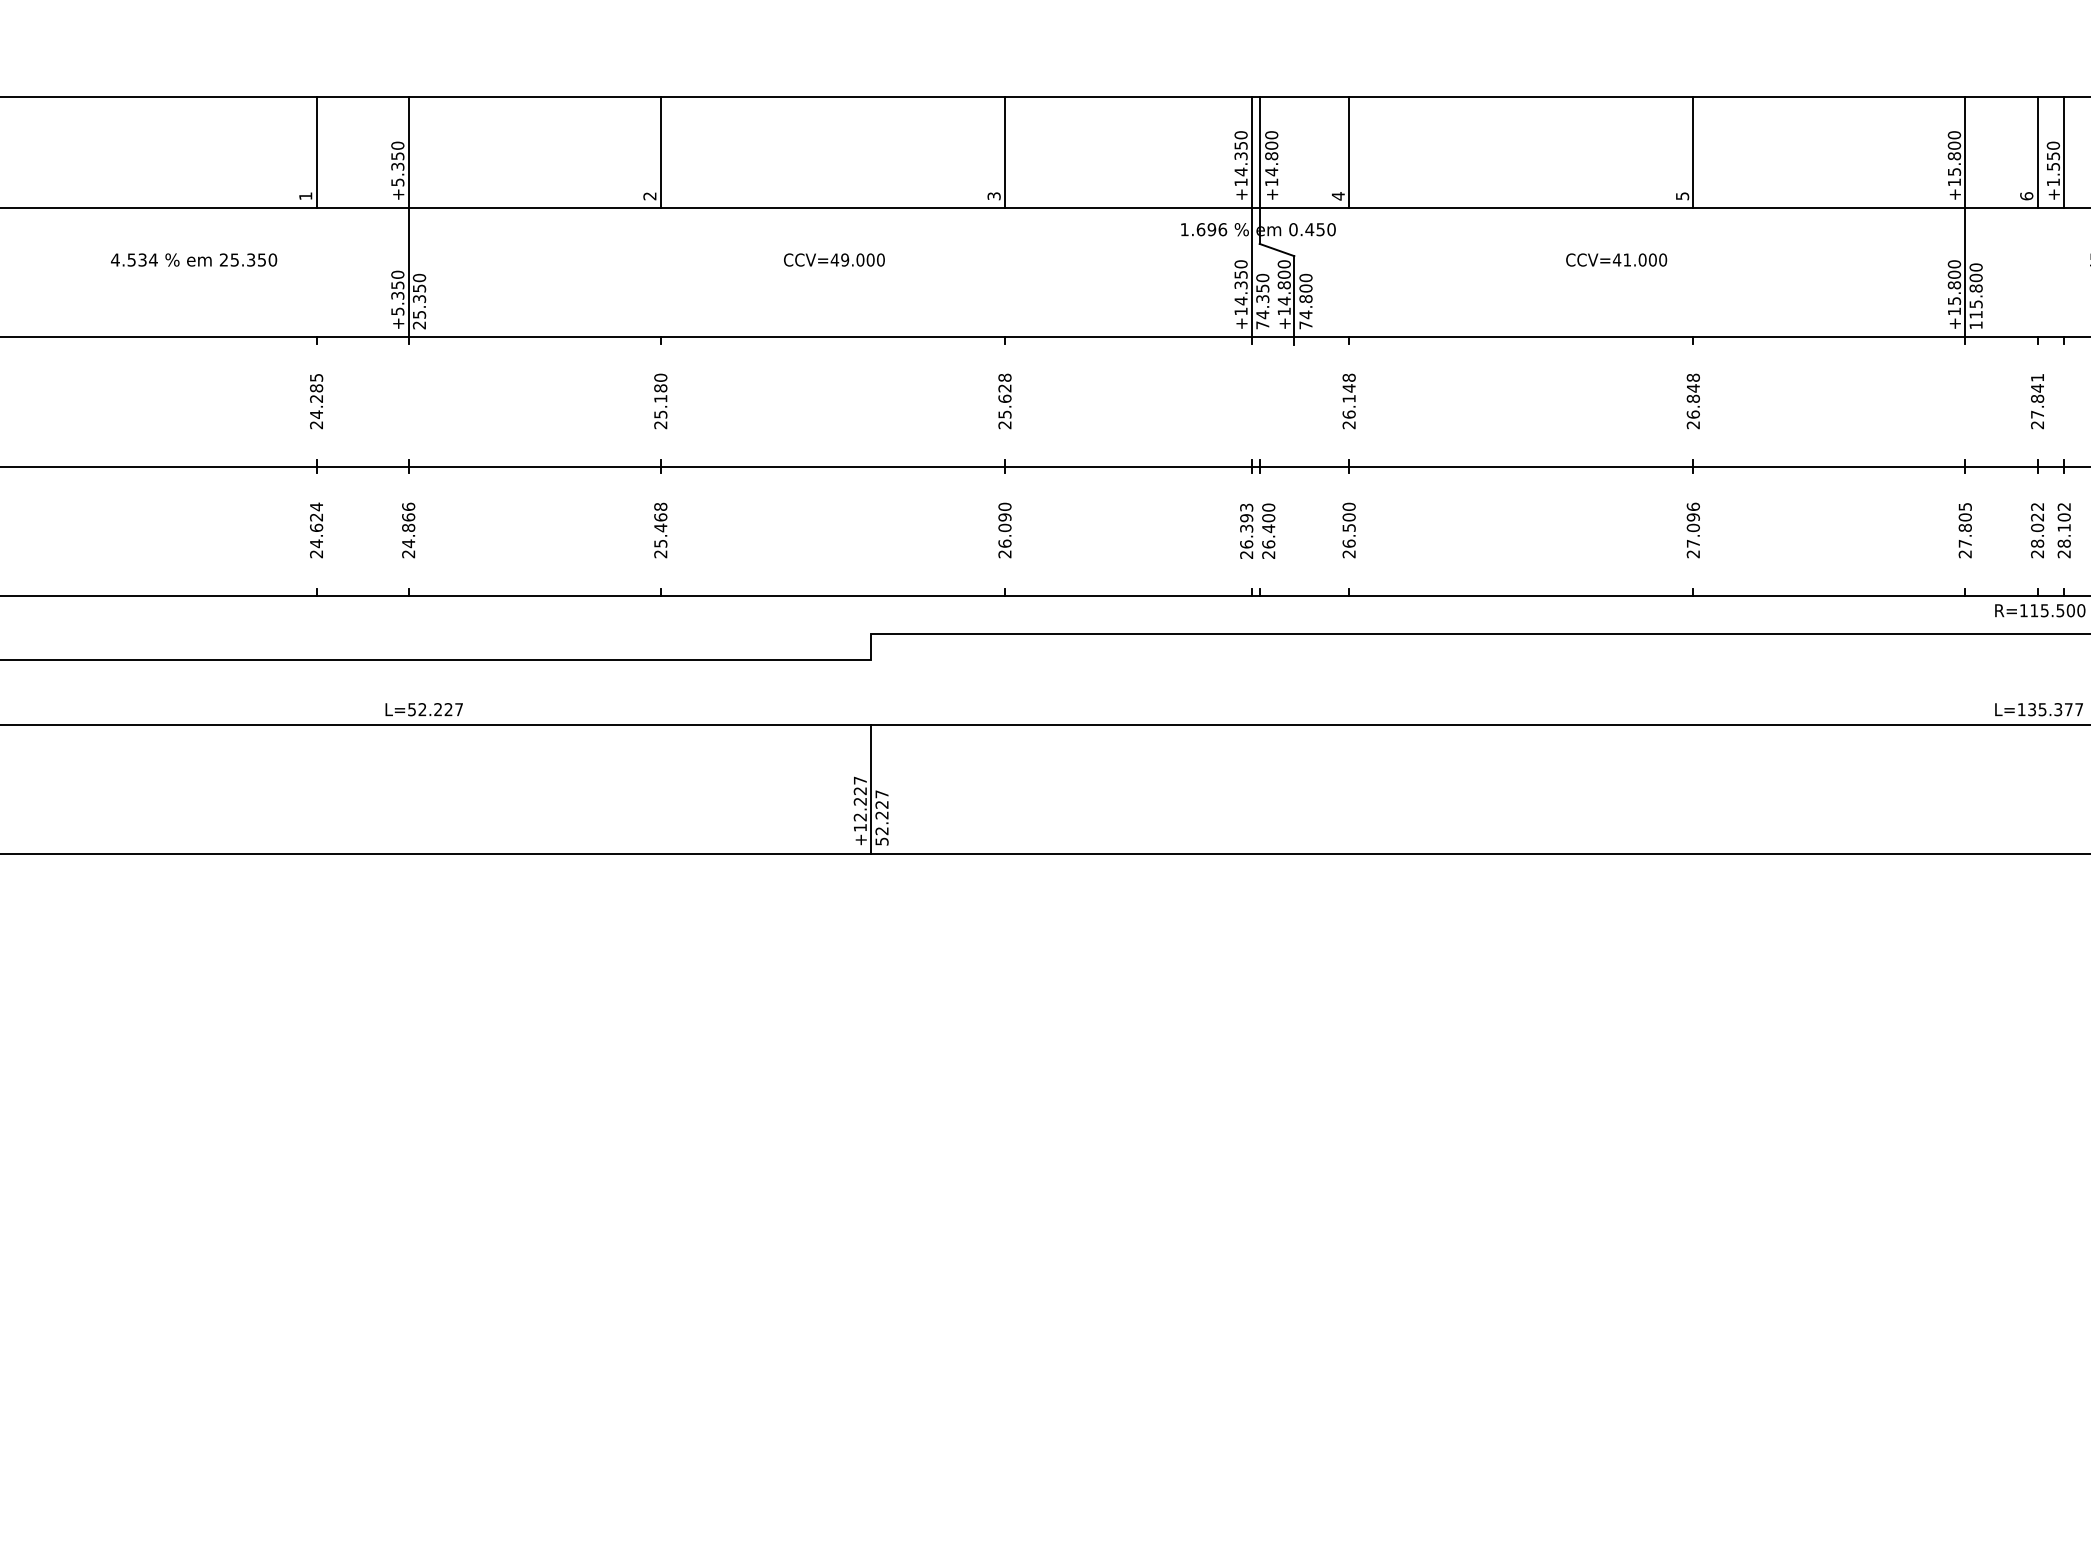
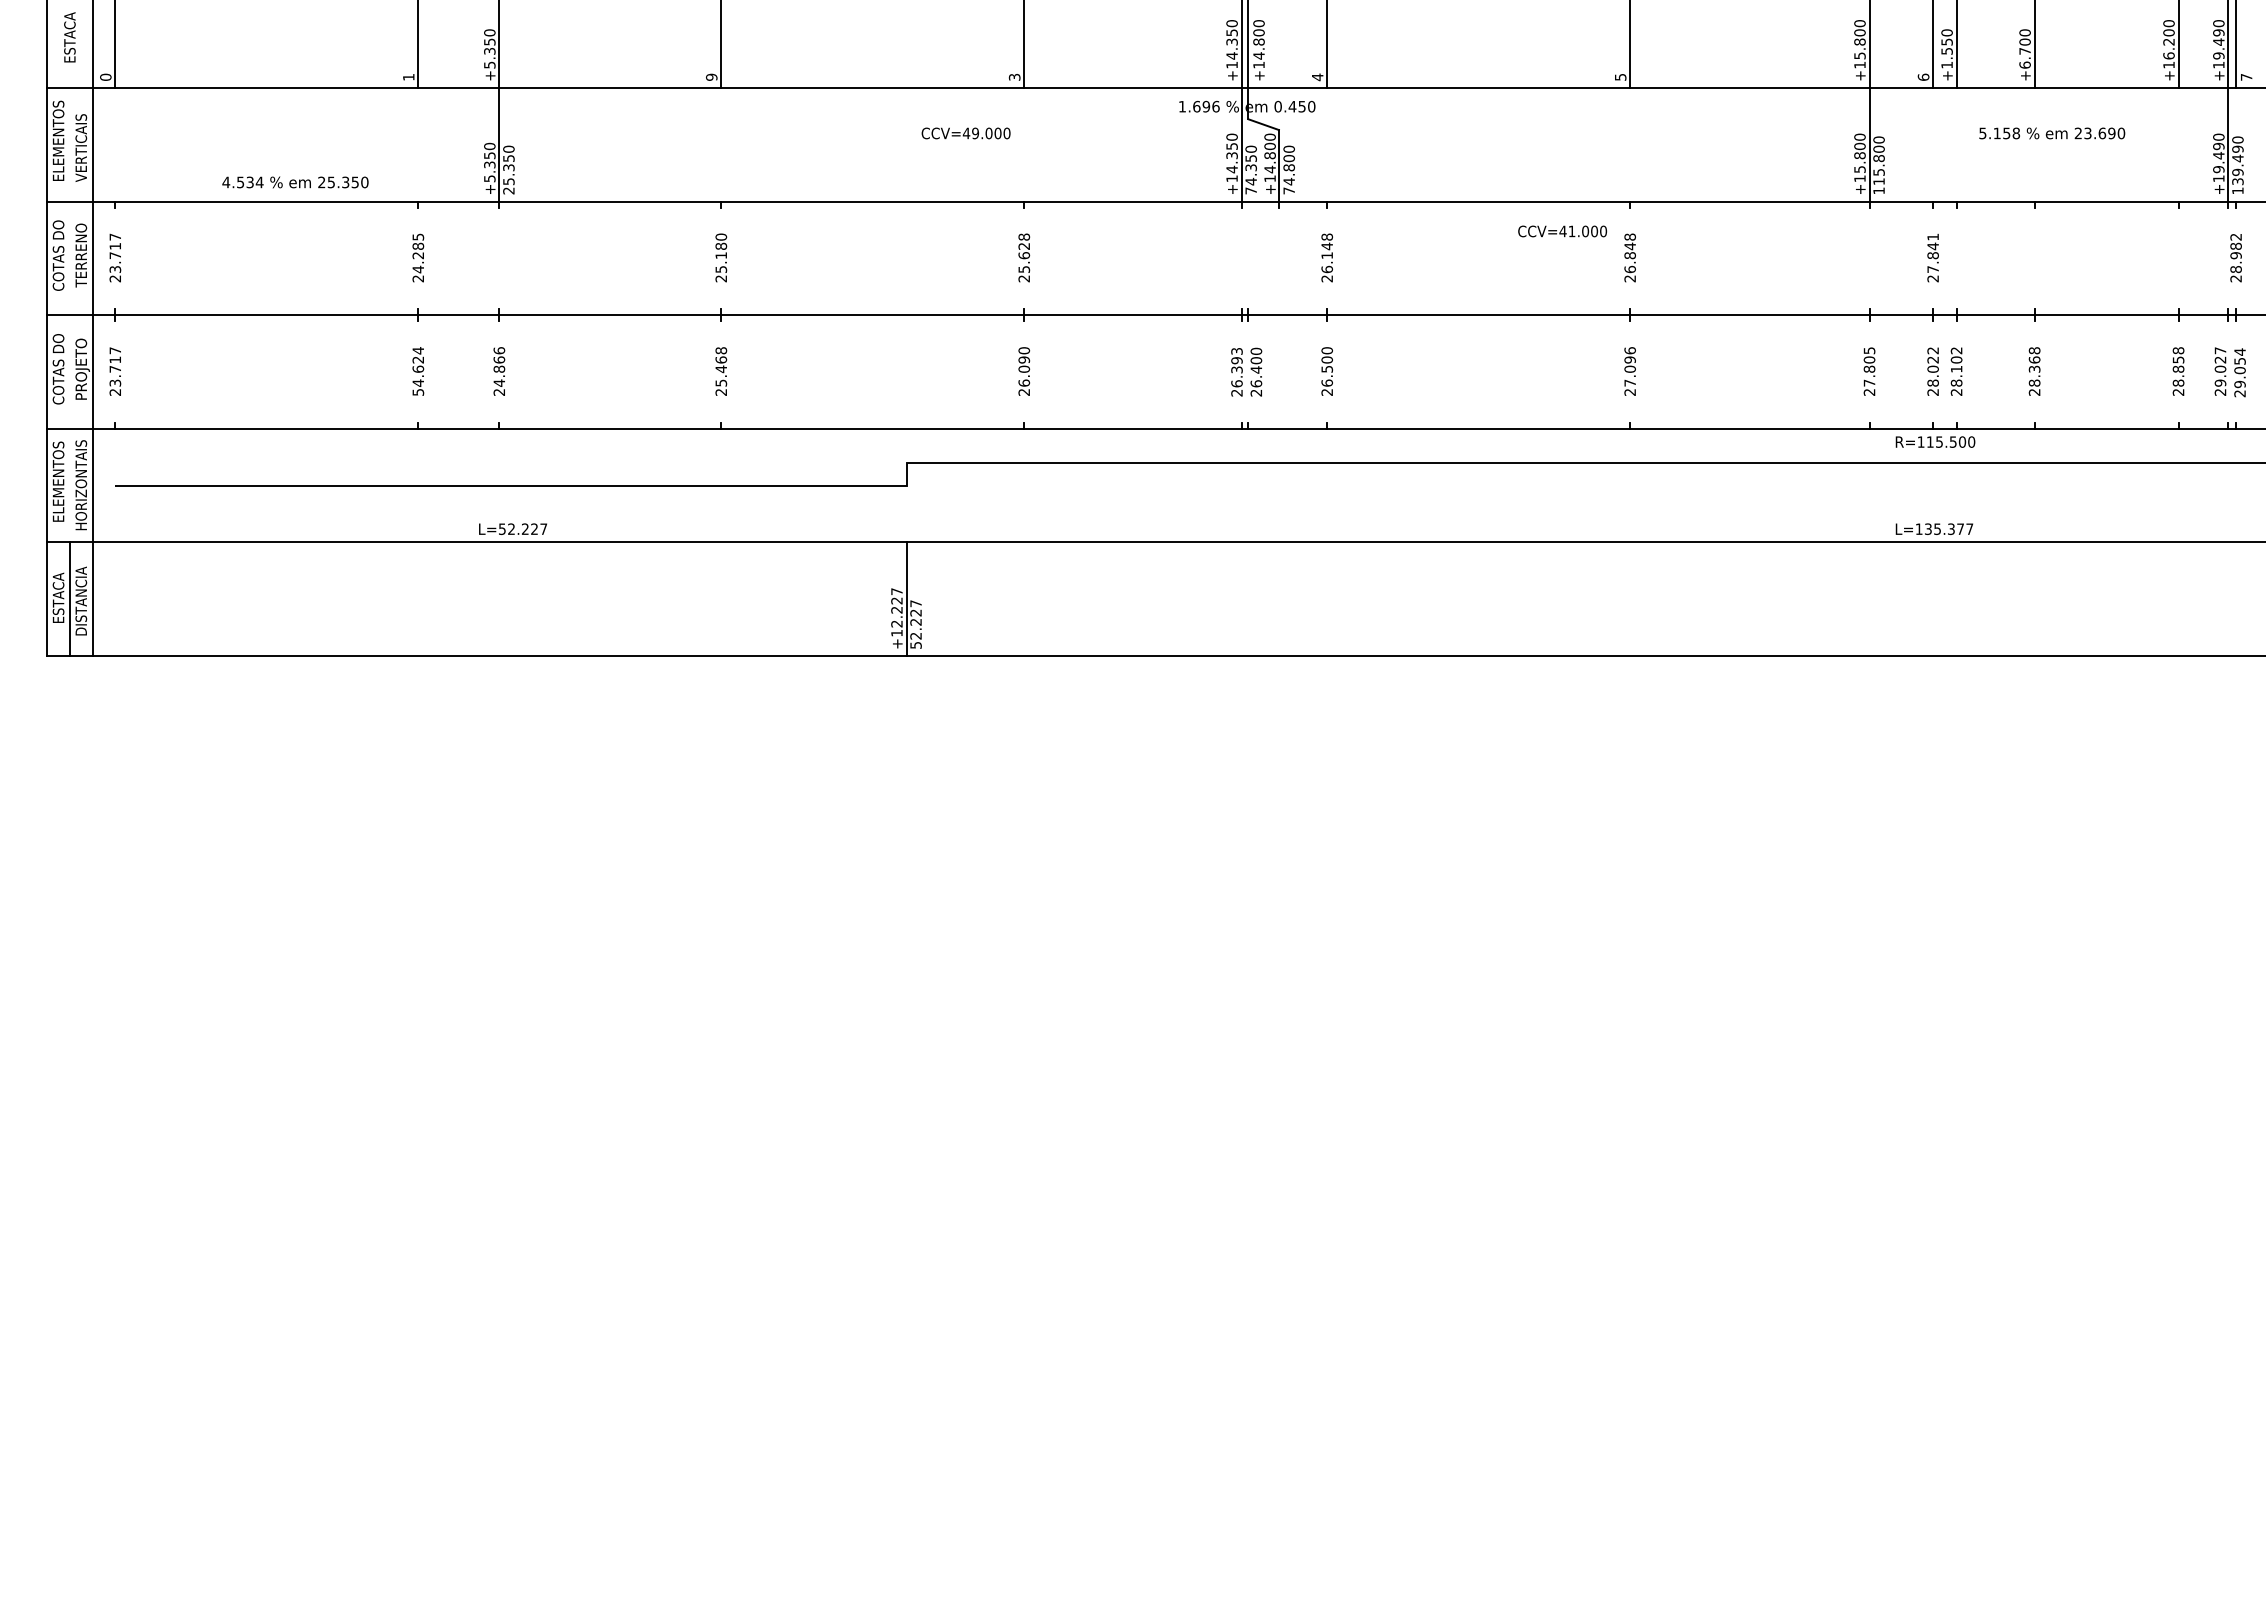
text: (649, 195) -> (711, 76), 2 -> 9
text: (194, 260) -> (295, 182), moved
text: (833, 260) -> (965, 133), moved
text: (1616, 260) -> (1562, 231), moved
text: (316, 554) -> (418, 392), 24.624 -> 54.624

